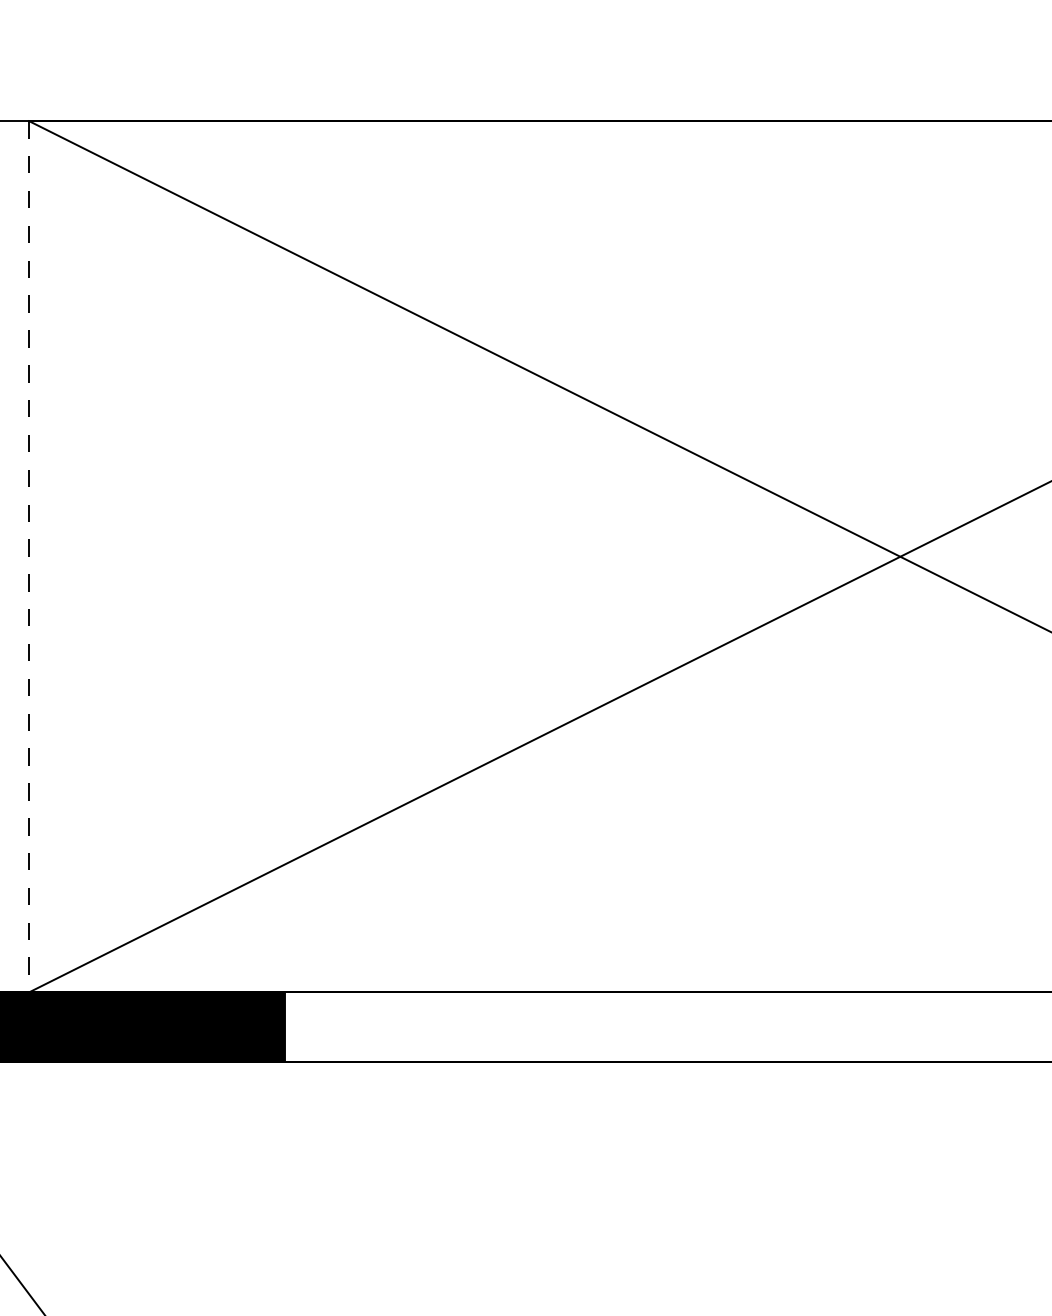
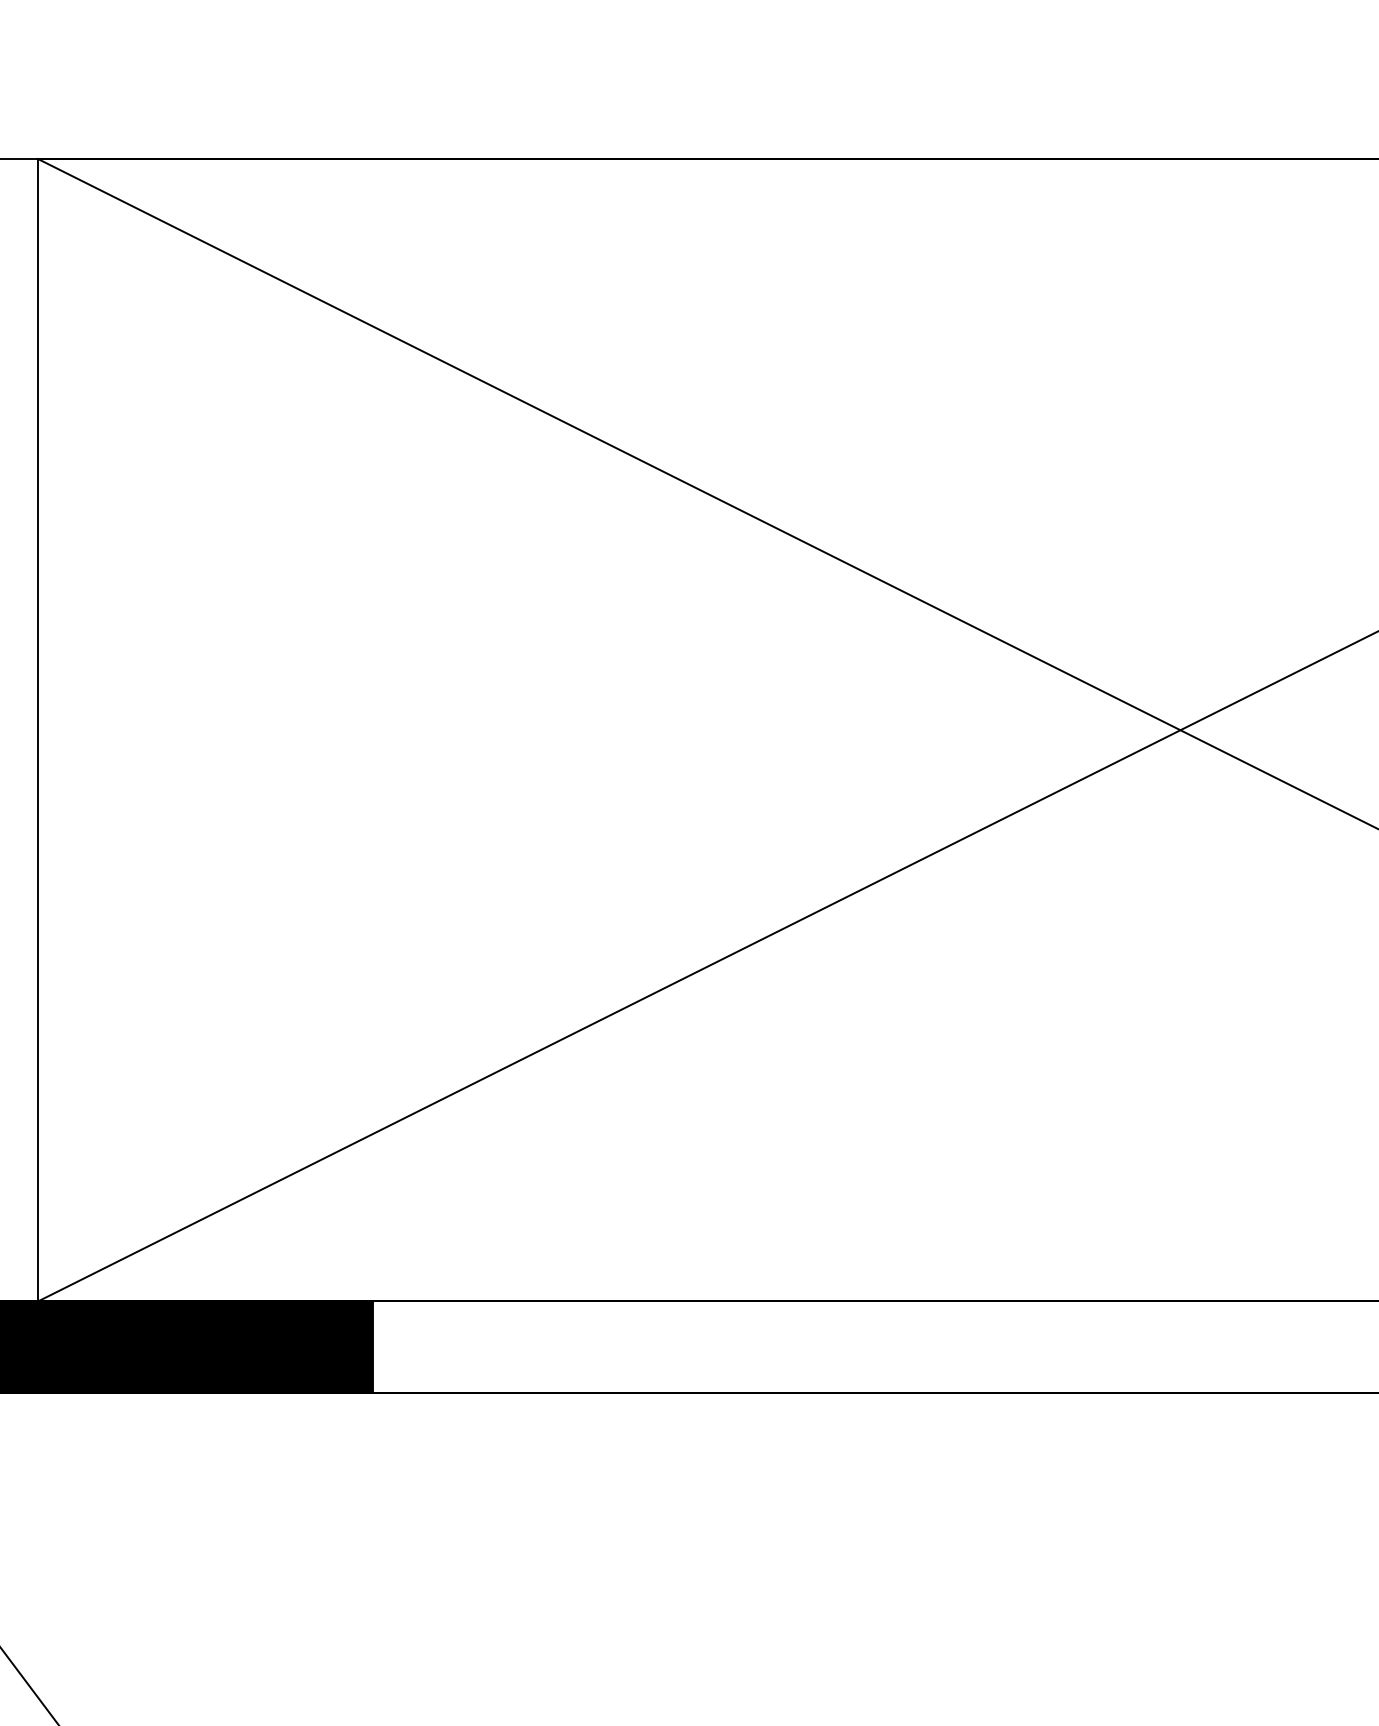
line: (29, 556) -> (38, 730), dashed -> solid

